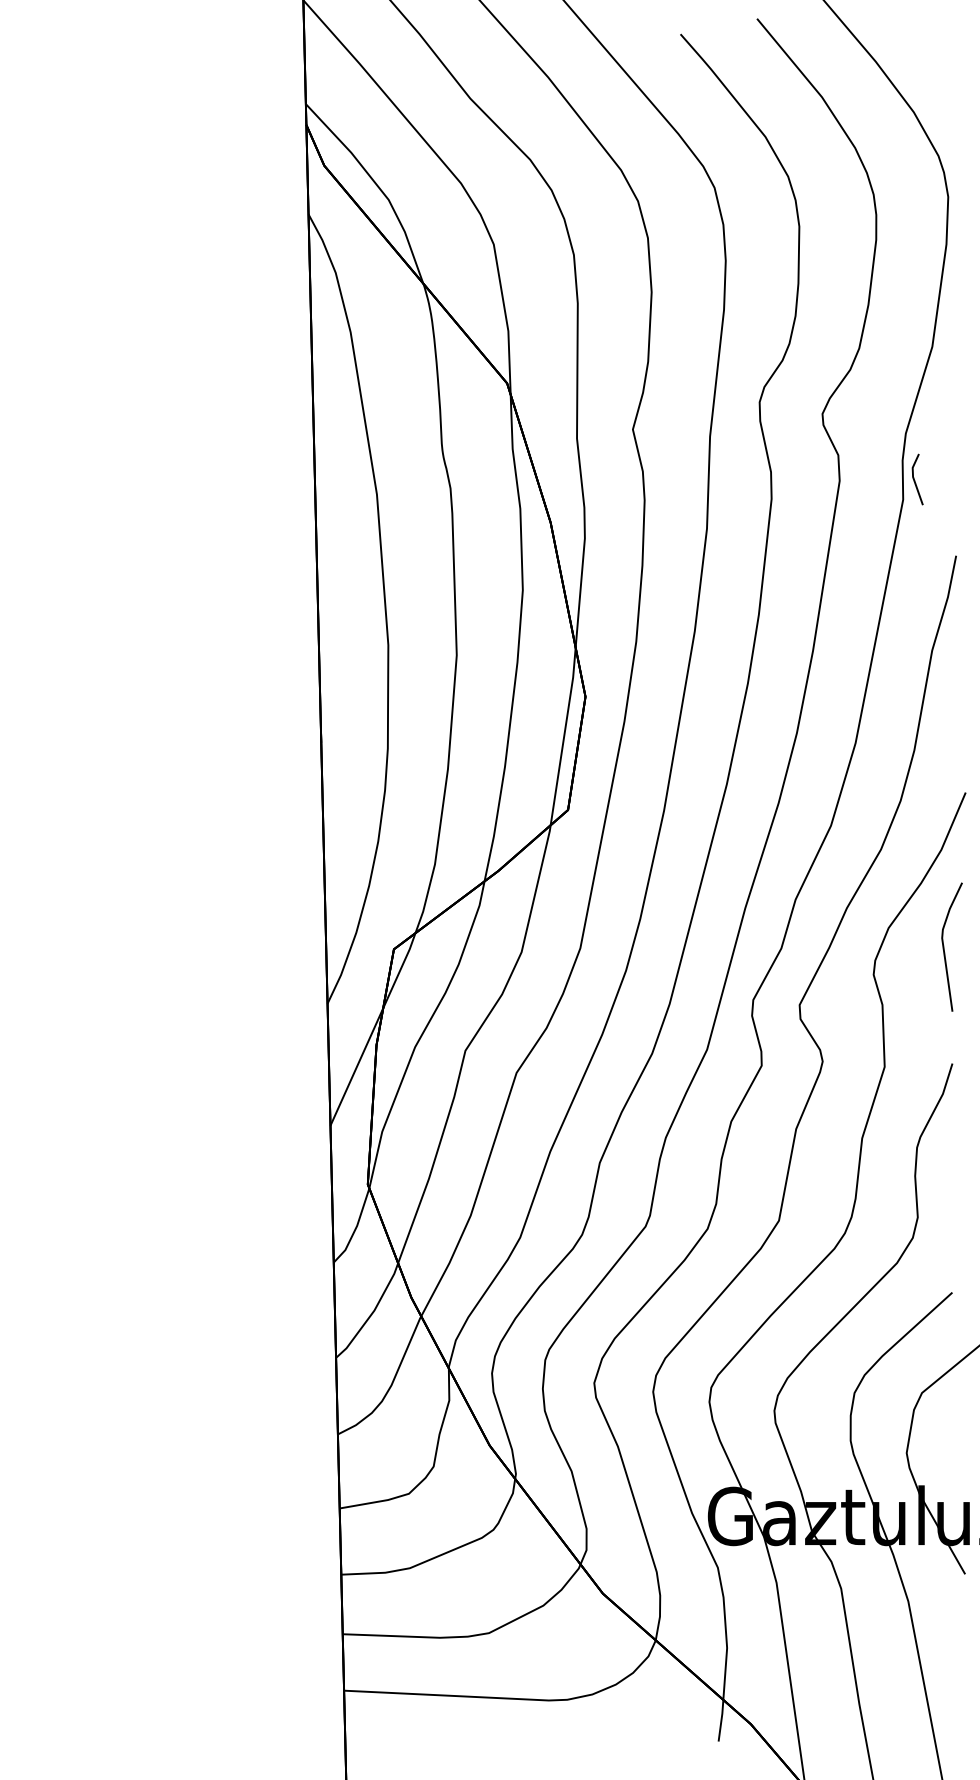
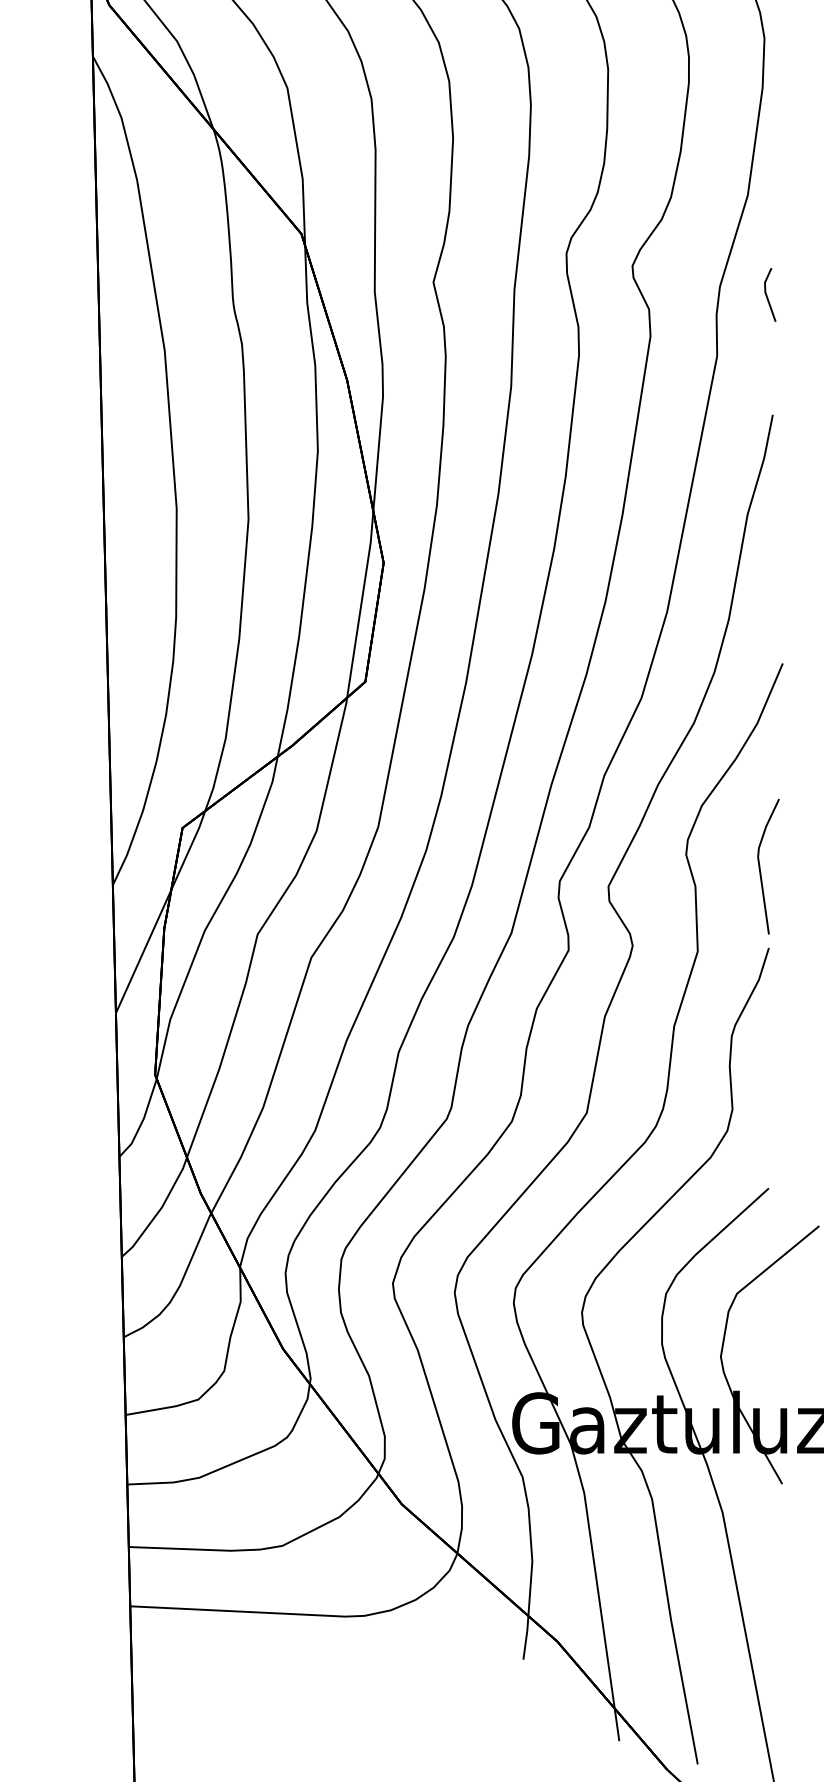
line: (915, 480) -> (767, 295), moved
line: (944, 946) -> (760, 866), moved

